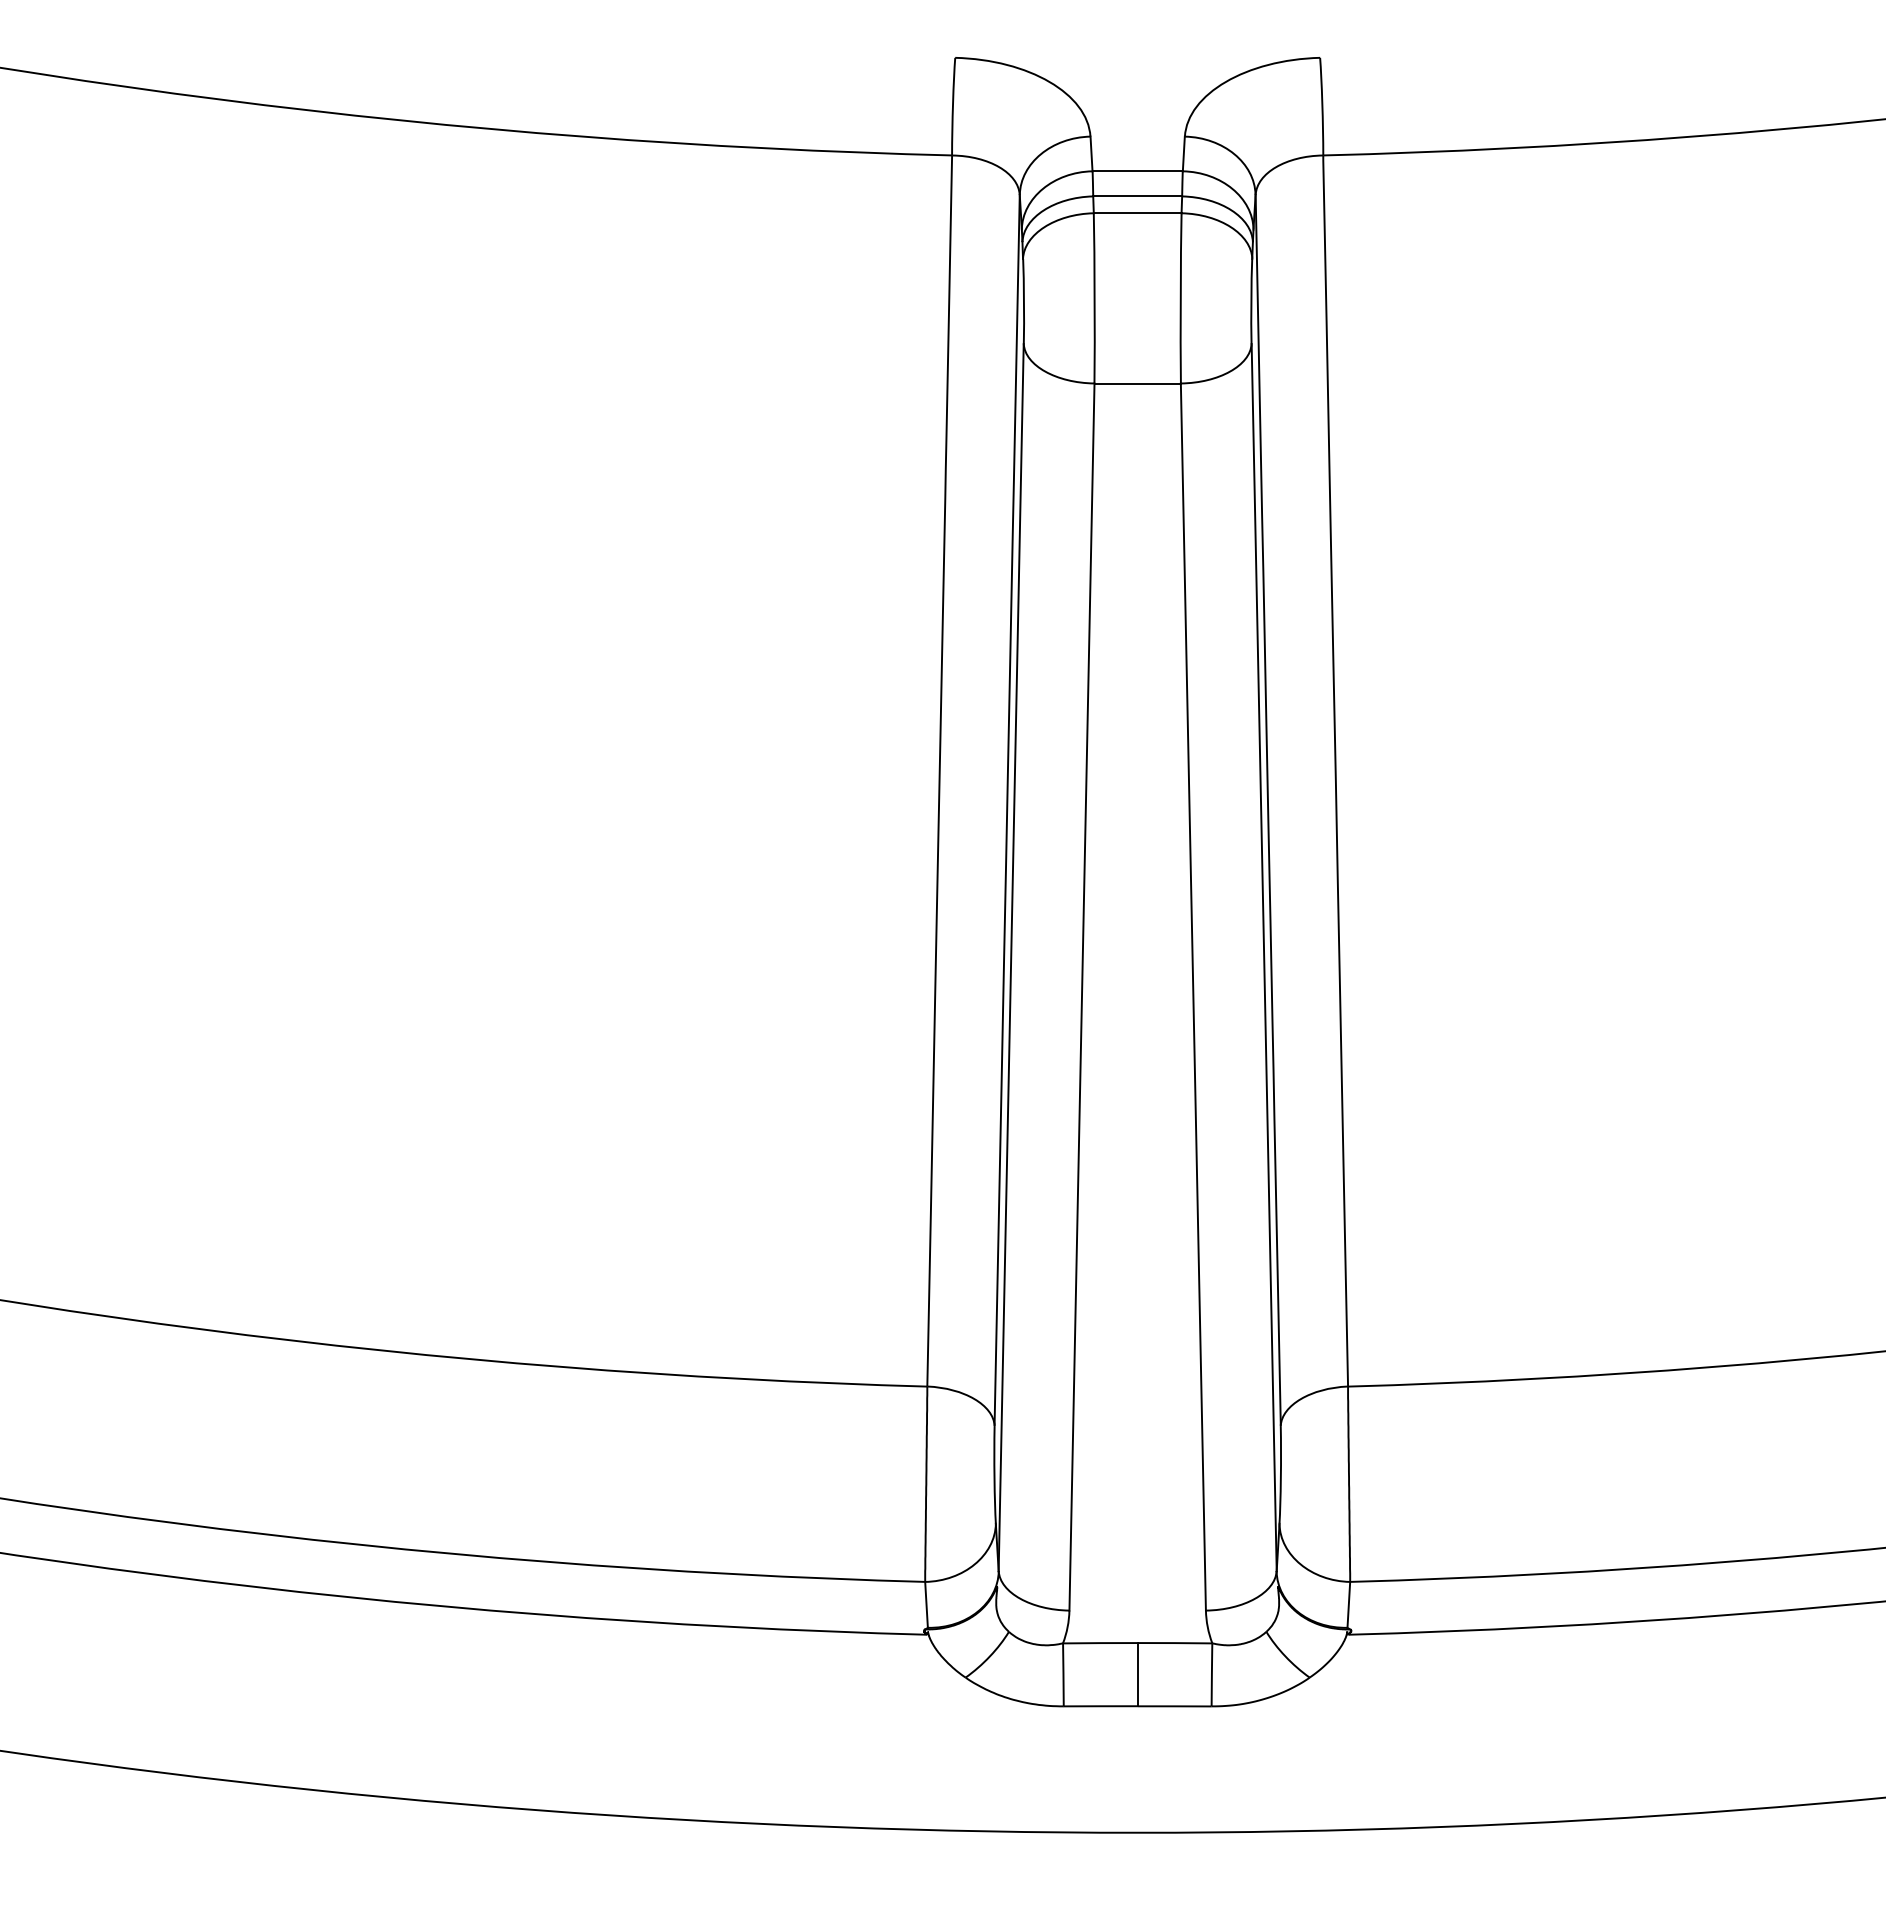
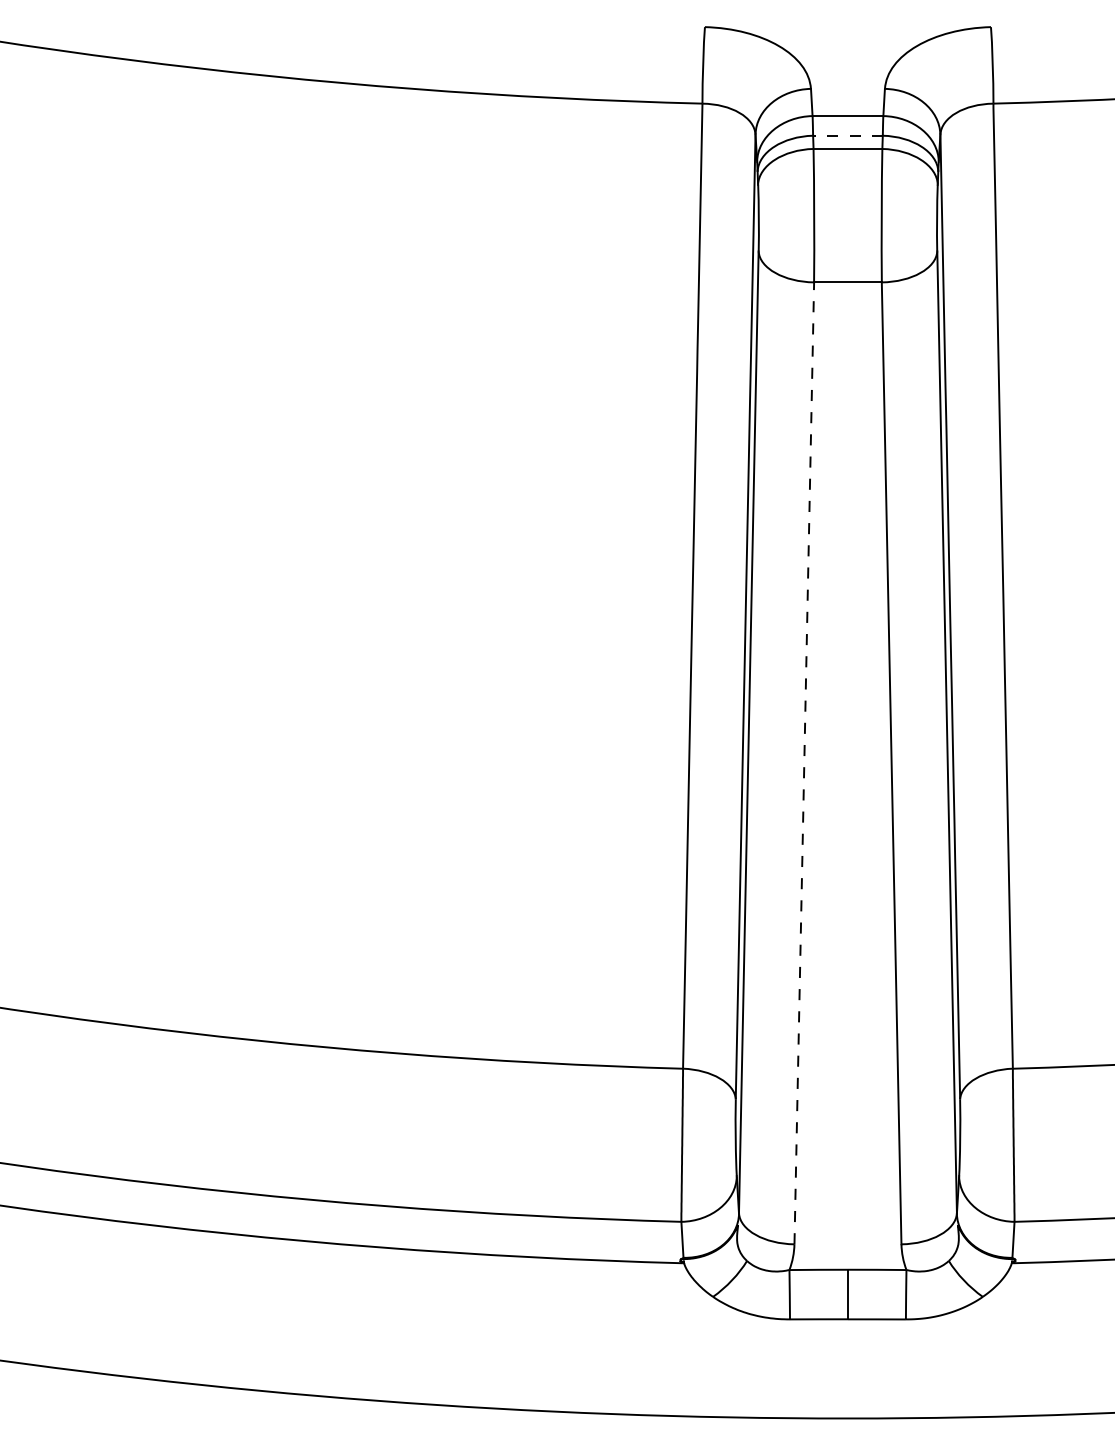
line: (1137, 196) -> (847, 135), solid -> dashed
line: (1081, 997) -> (803, 763), solid -> dashed

